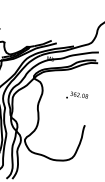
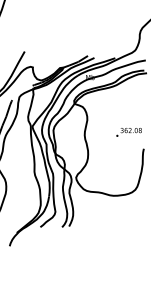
text: (76, 96) -> (128, 132), moved

